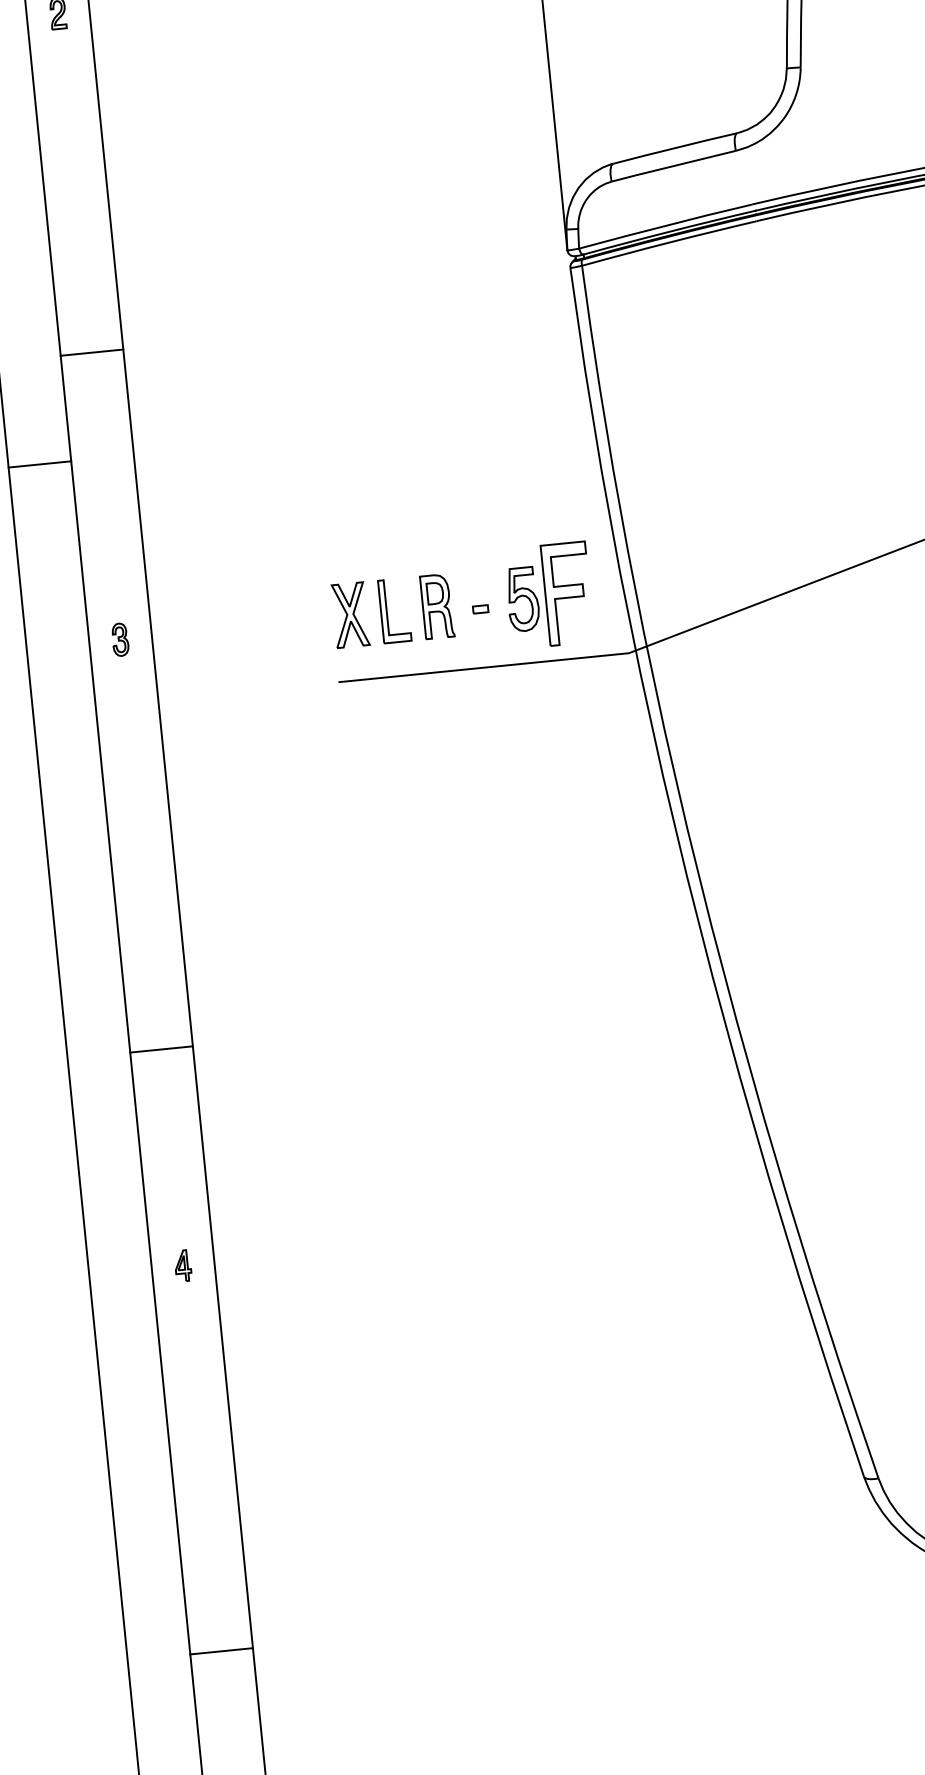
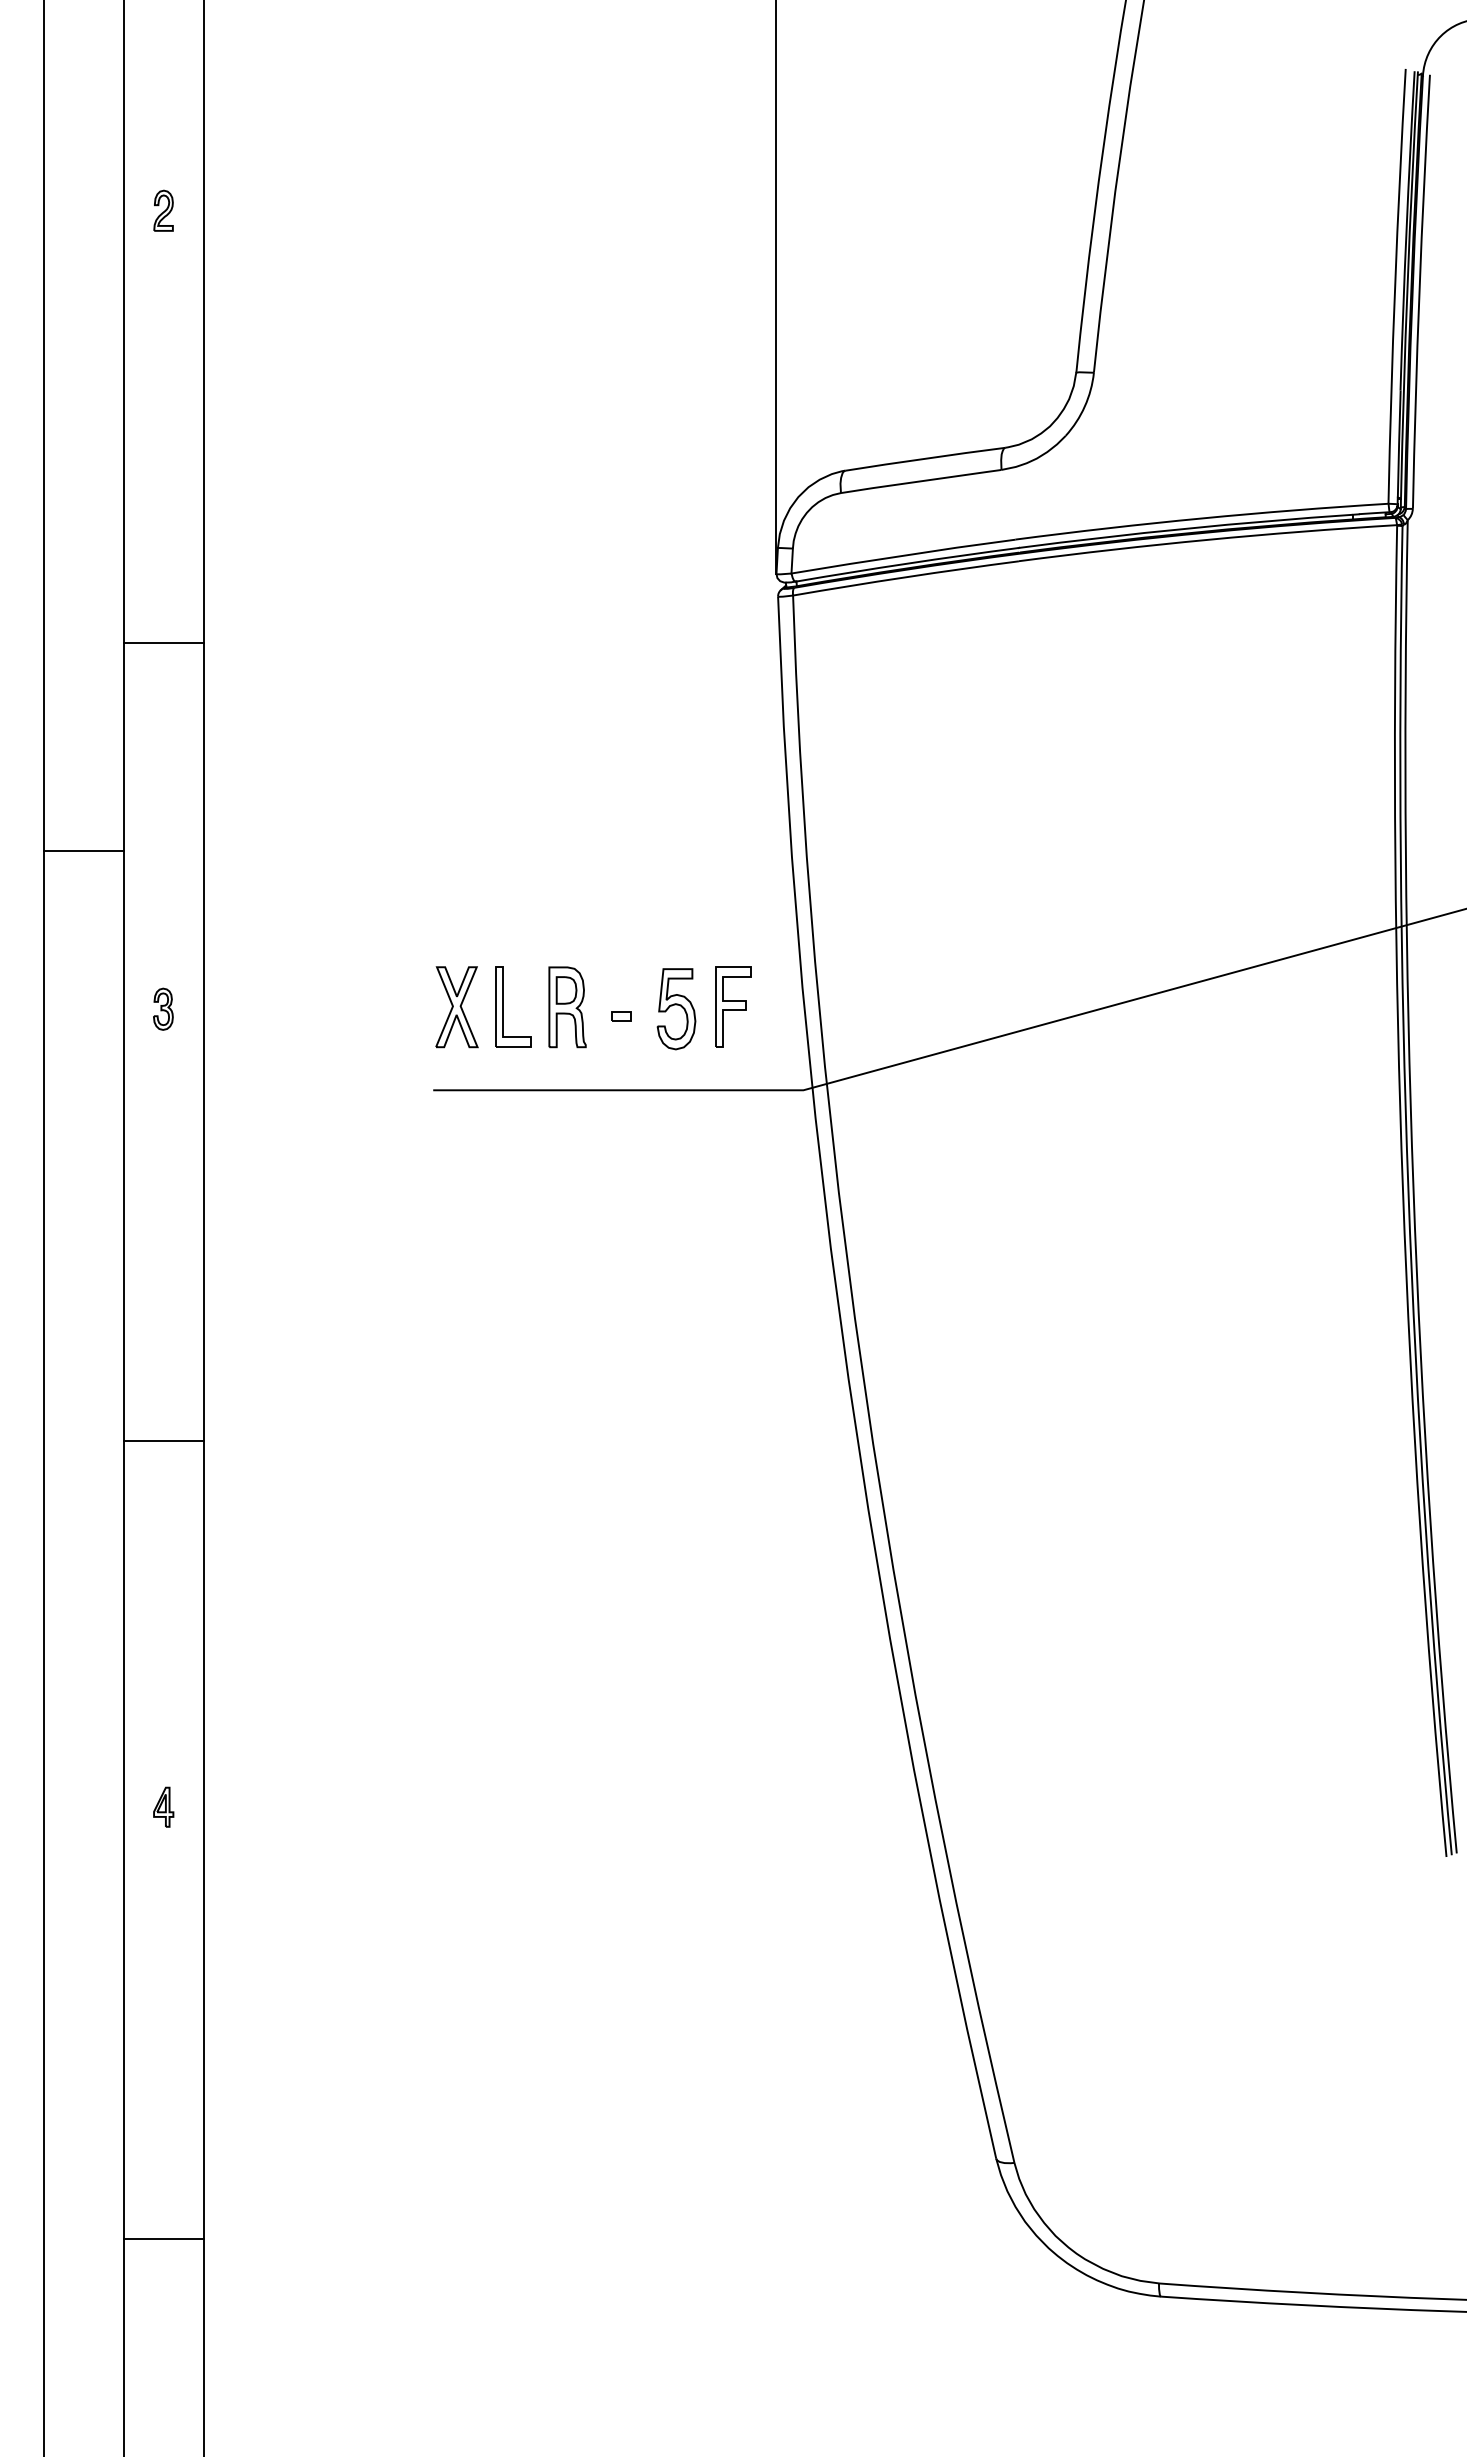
line: (39, 464) -> (83, 850), moved
part: (567, 592) -> (733, 1006), size x0.62
line: (161, 1049) -> (163, 1441), moved
line: (221, 1651) -> (163, 2239), moved

